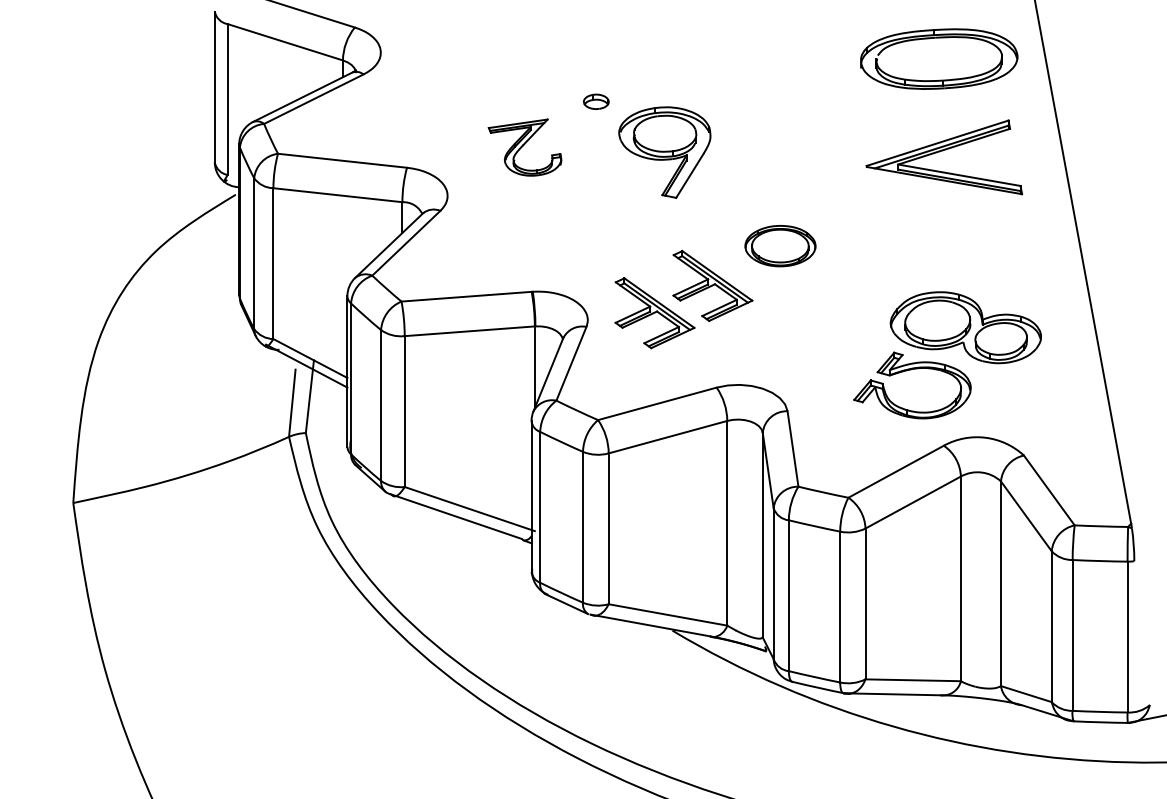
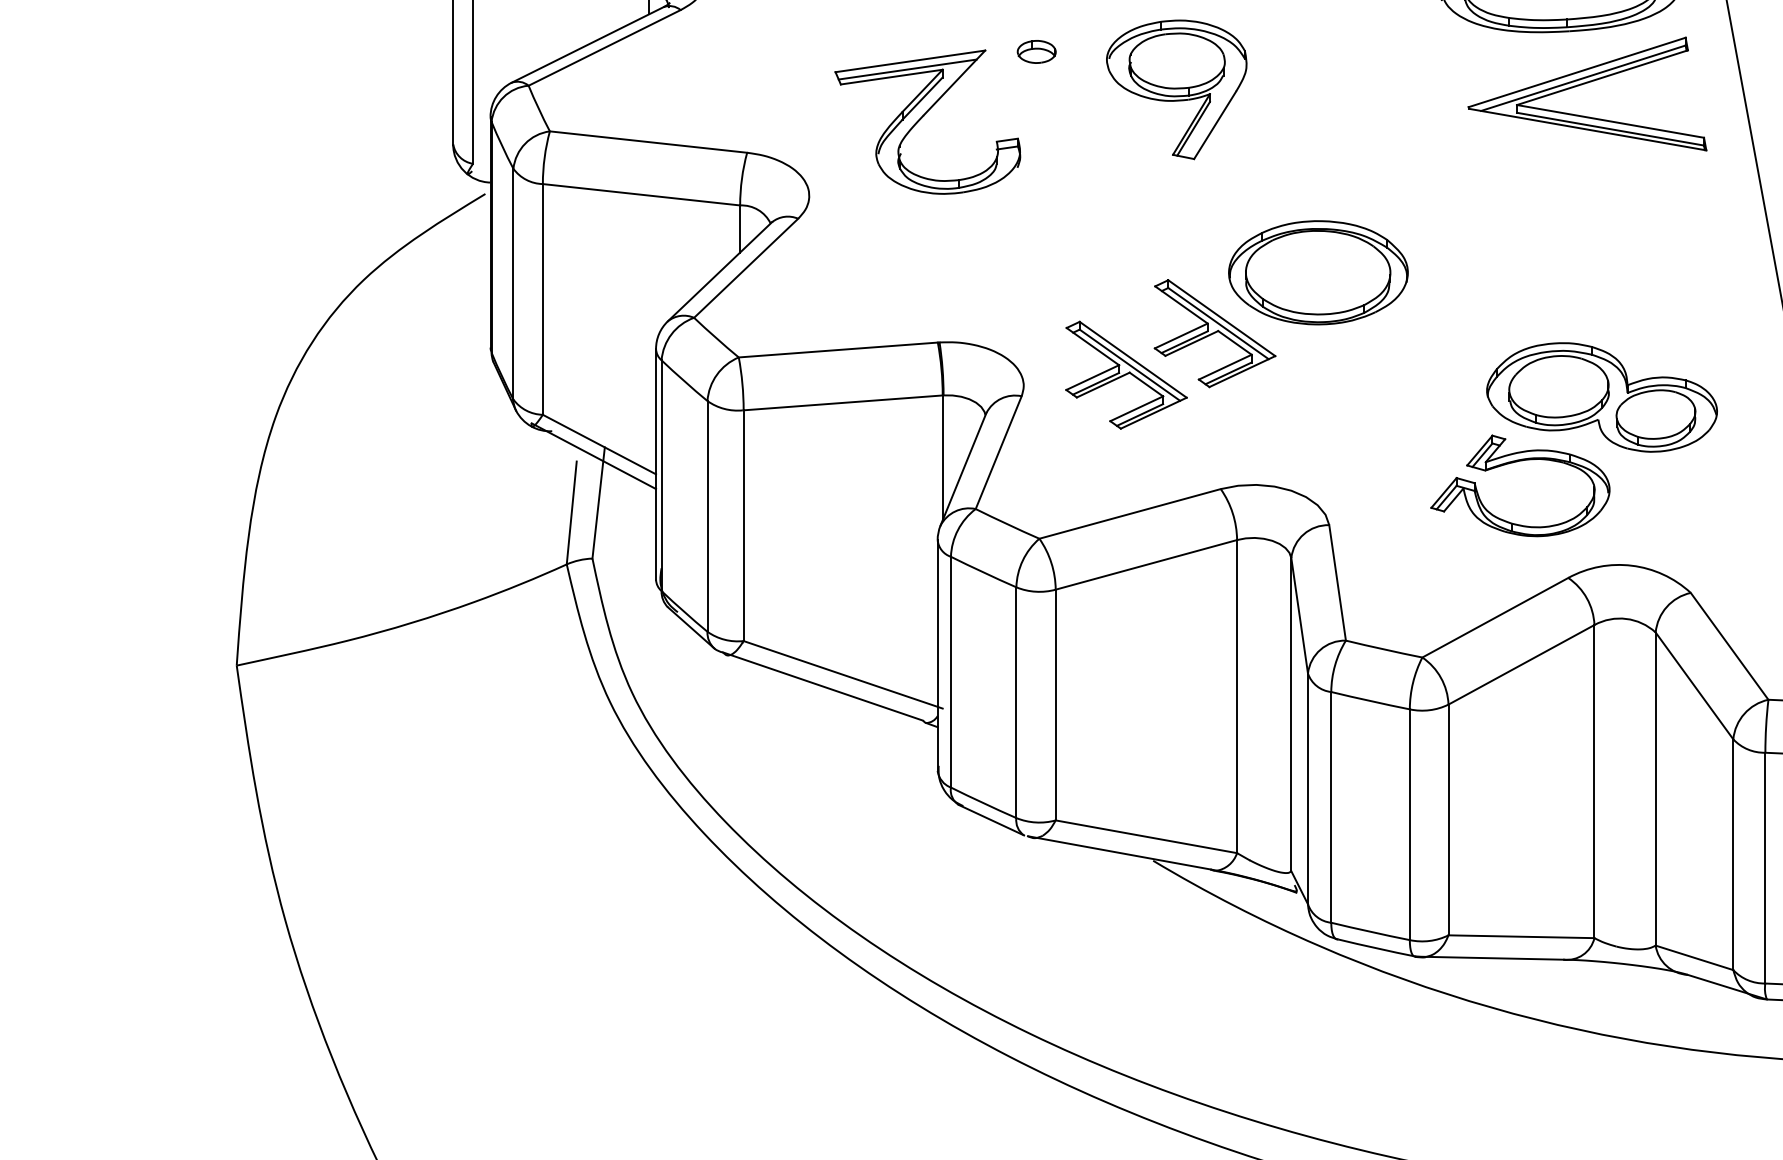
part: (524, 147) -> (926, 121), size x1.67
part: (942, 151) -> (1584, 85), moved
part: (664, 152) -> (1176, 89), moved
part: (780, 245) -> (1318, 271), size x1.67

